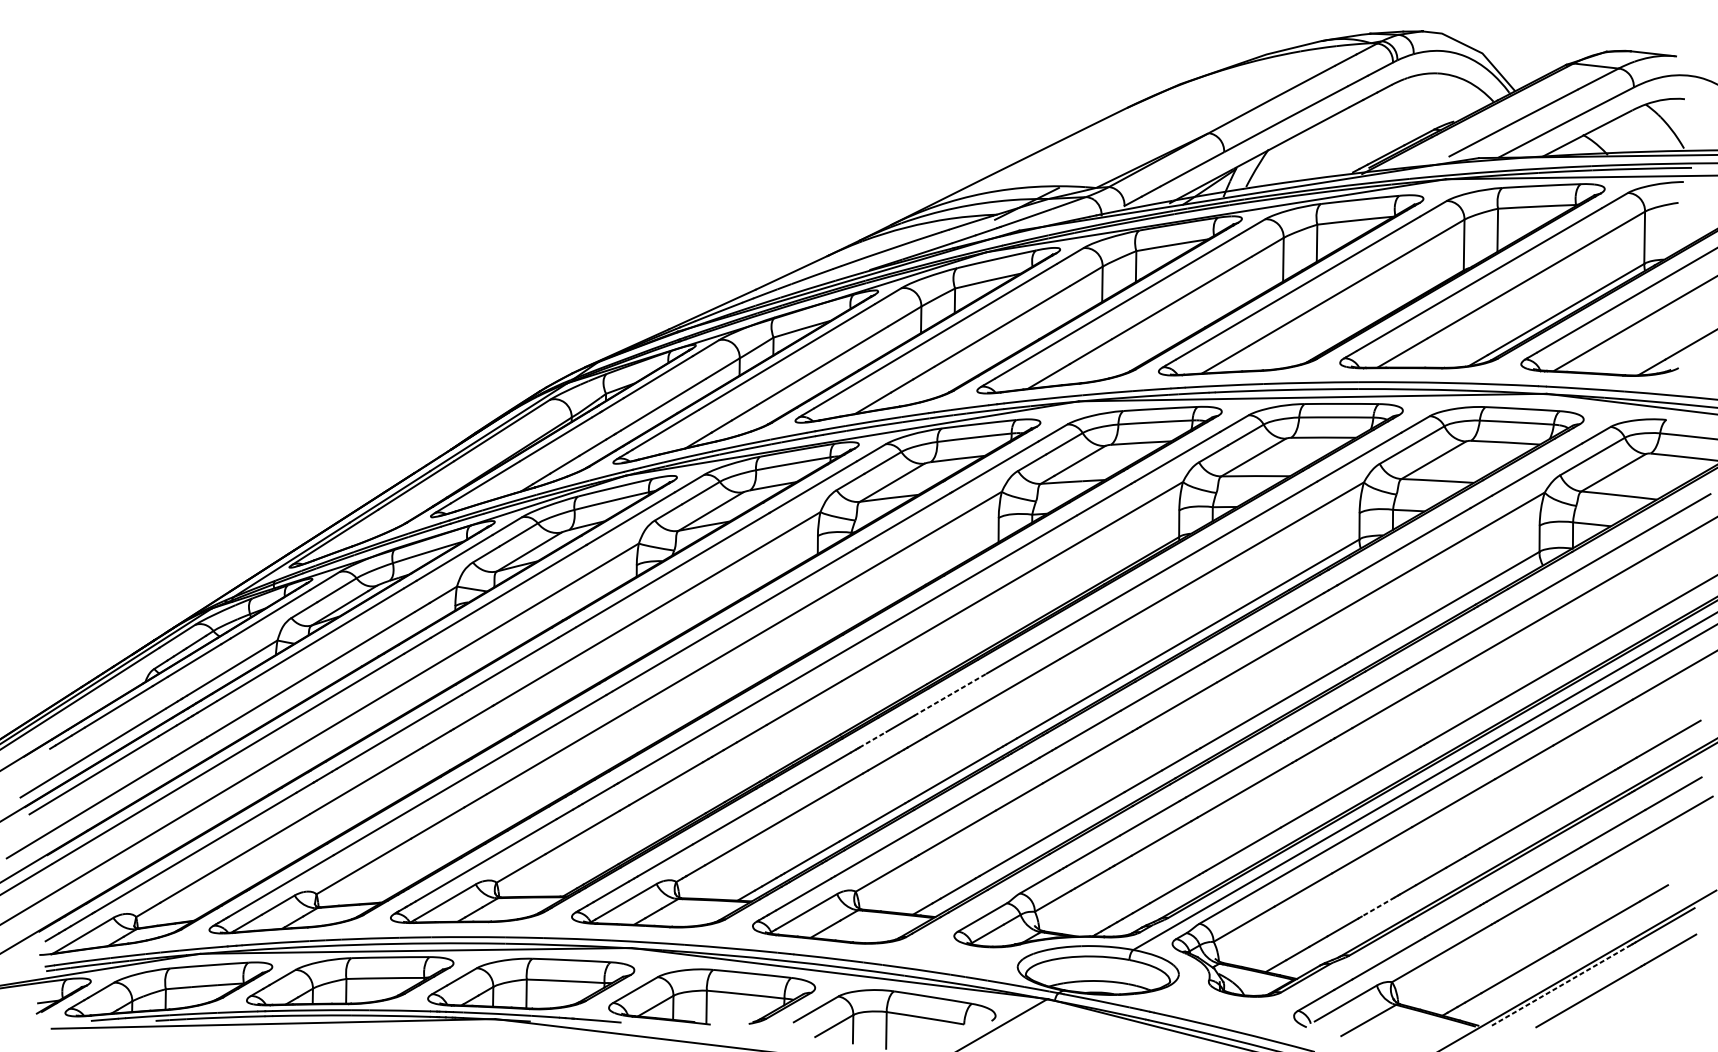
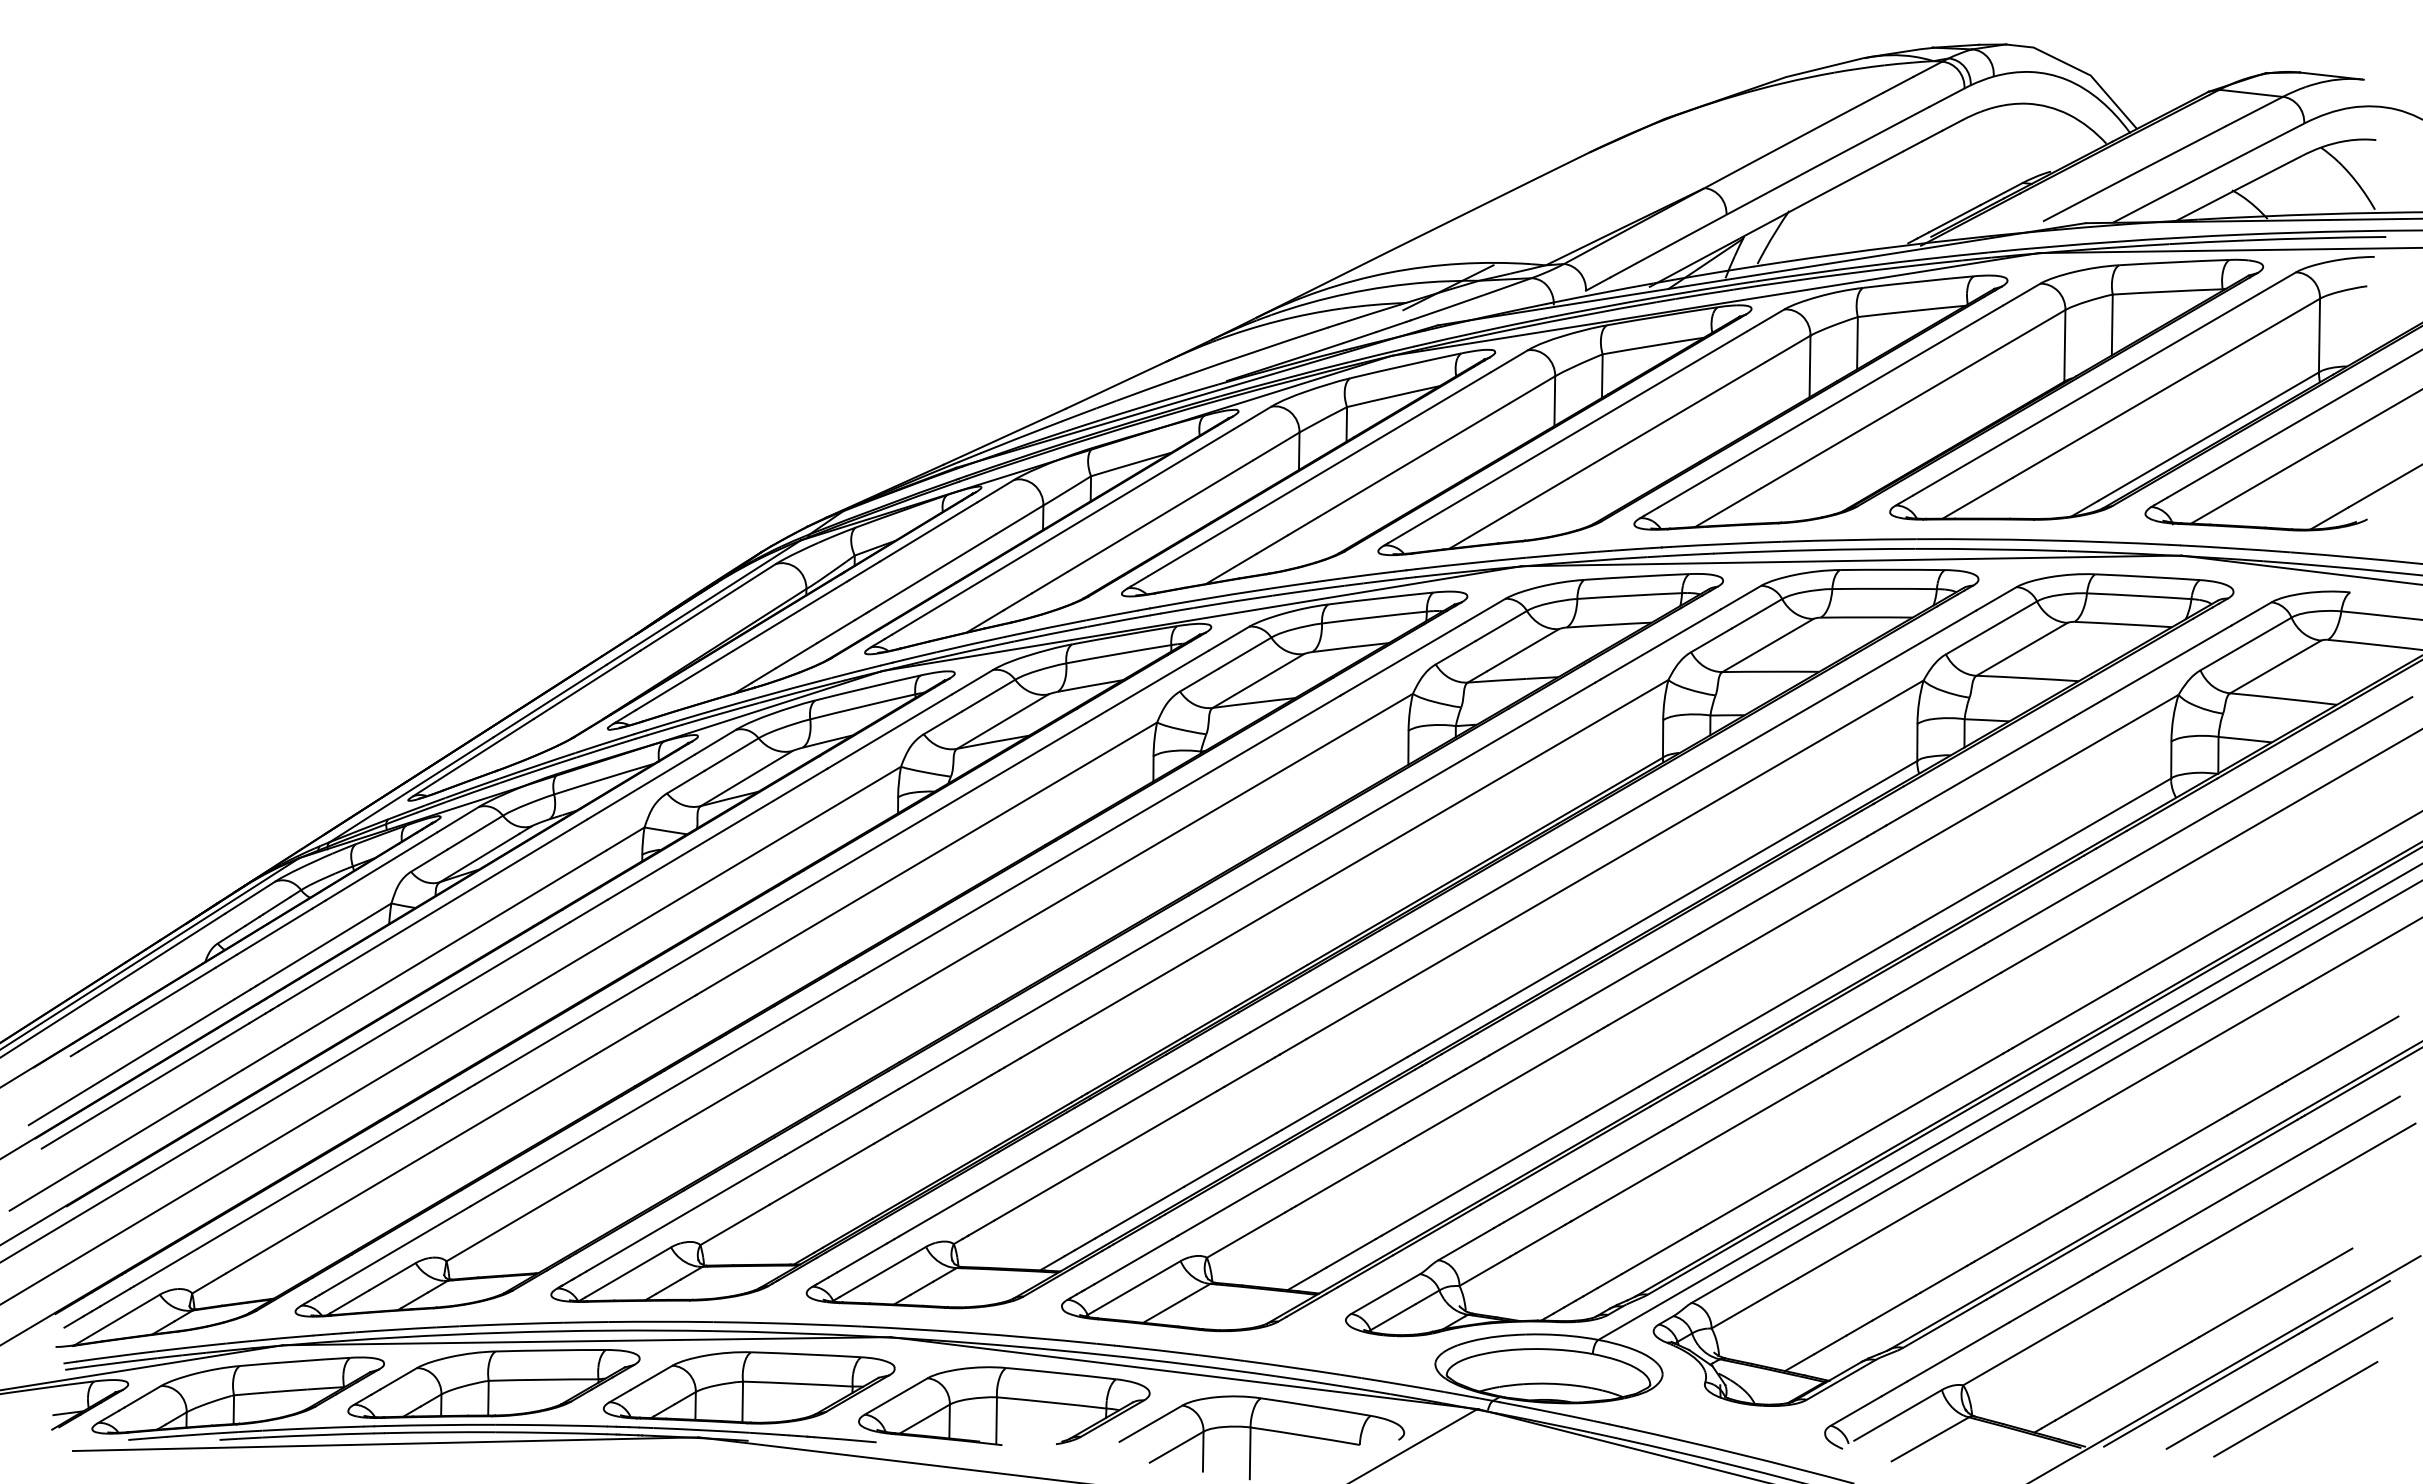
line: (949, 695) -> (1339, 980), dashed -> solid
line: (873, 739) -> (1231, 1043), dashed -> solid
line: (1378, 907) -> (1943, 1279), dashed -> solid
line: (1561, 985) -> (2201, 1390), dashed -> solid
line: (1627, 998) -> (2295, 1408), added

